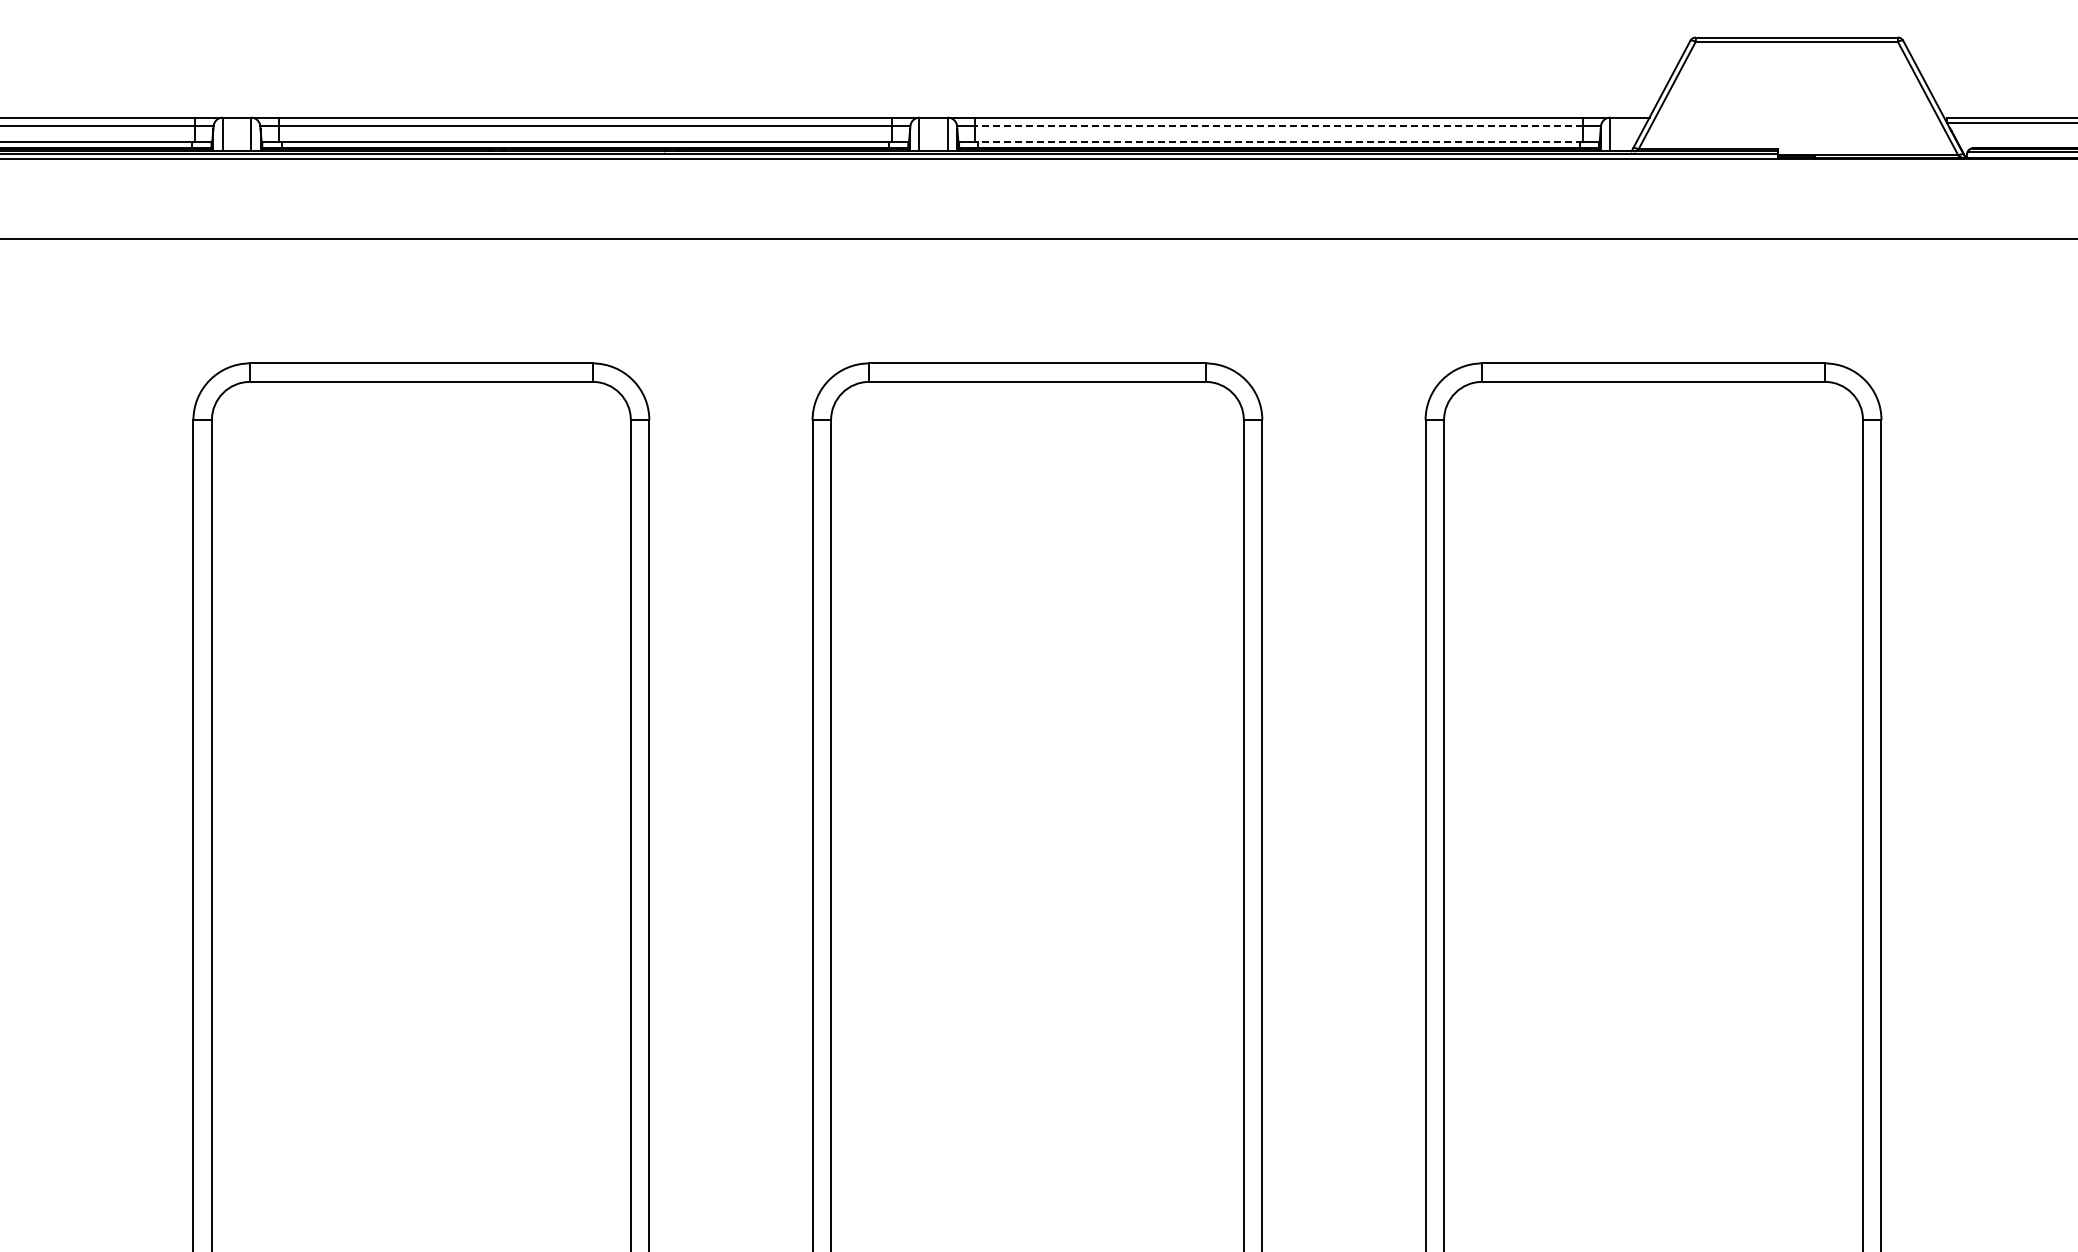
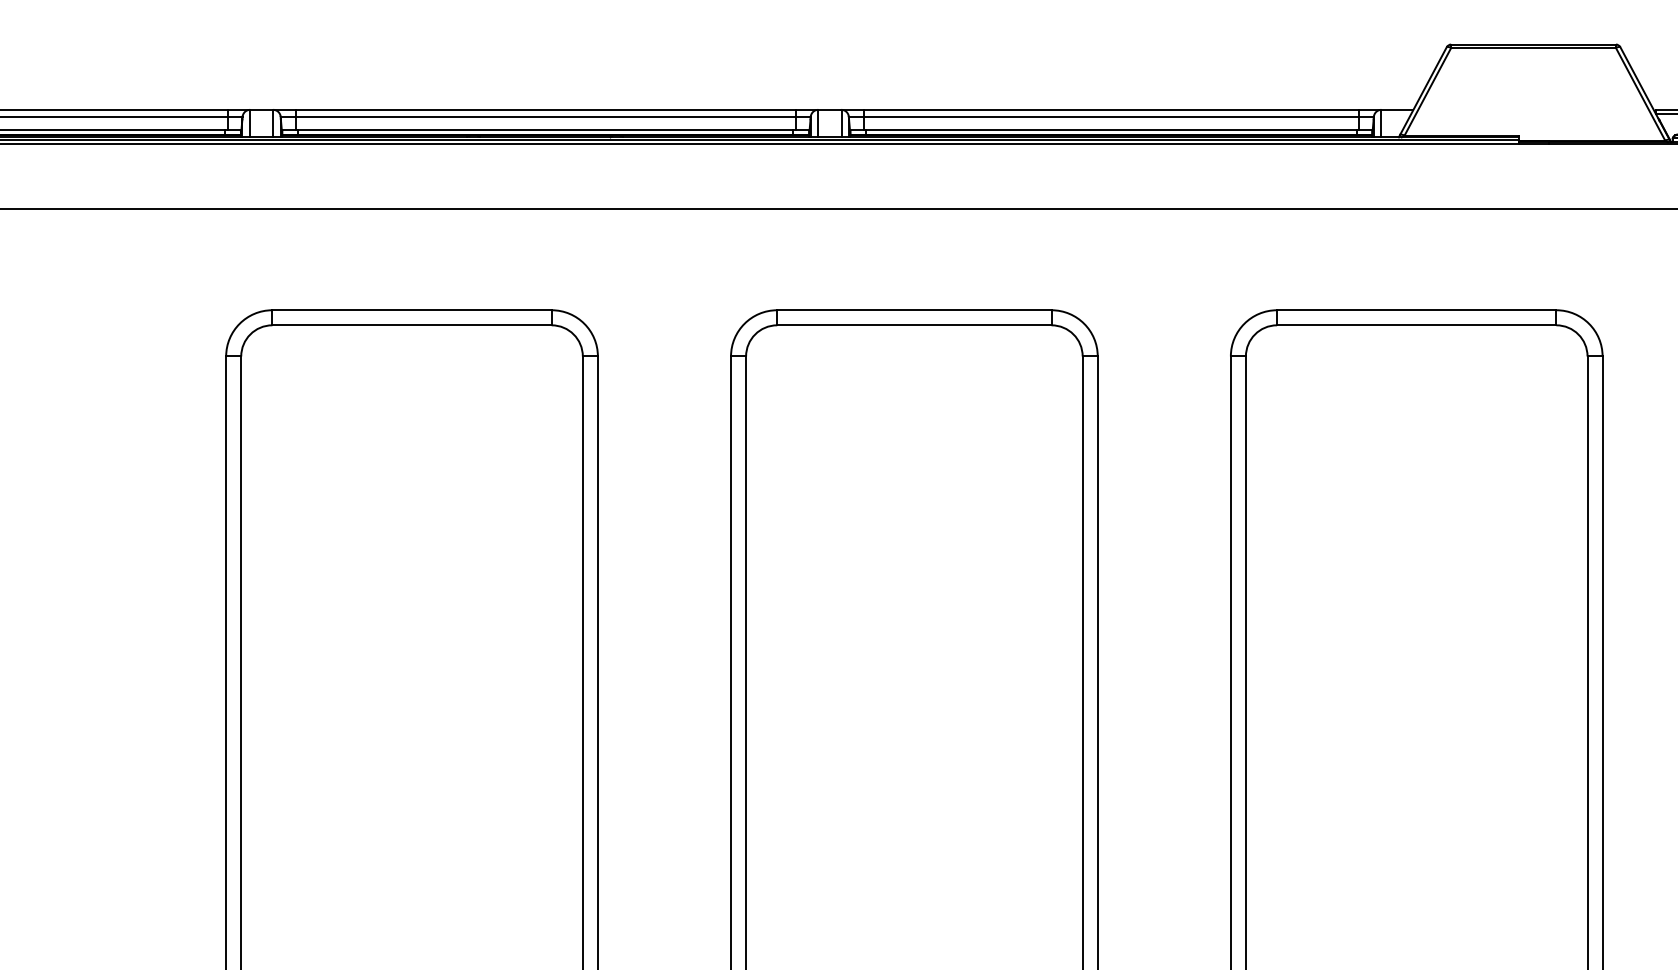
line: (1279, 126) -> (1111, 117), dashed -> solid
line: (1279, 142) -> (1111, 130), dashed -> solid

